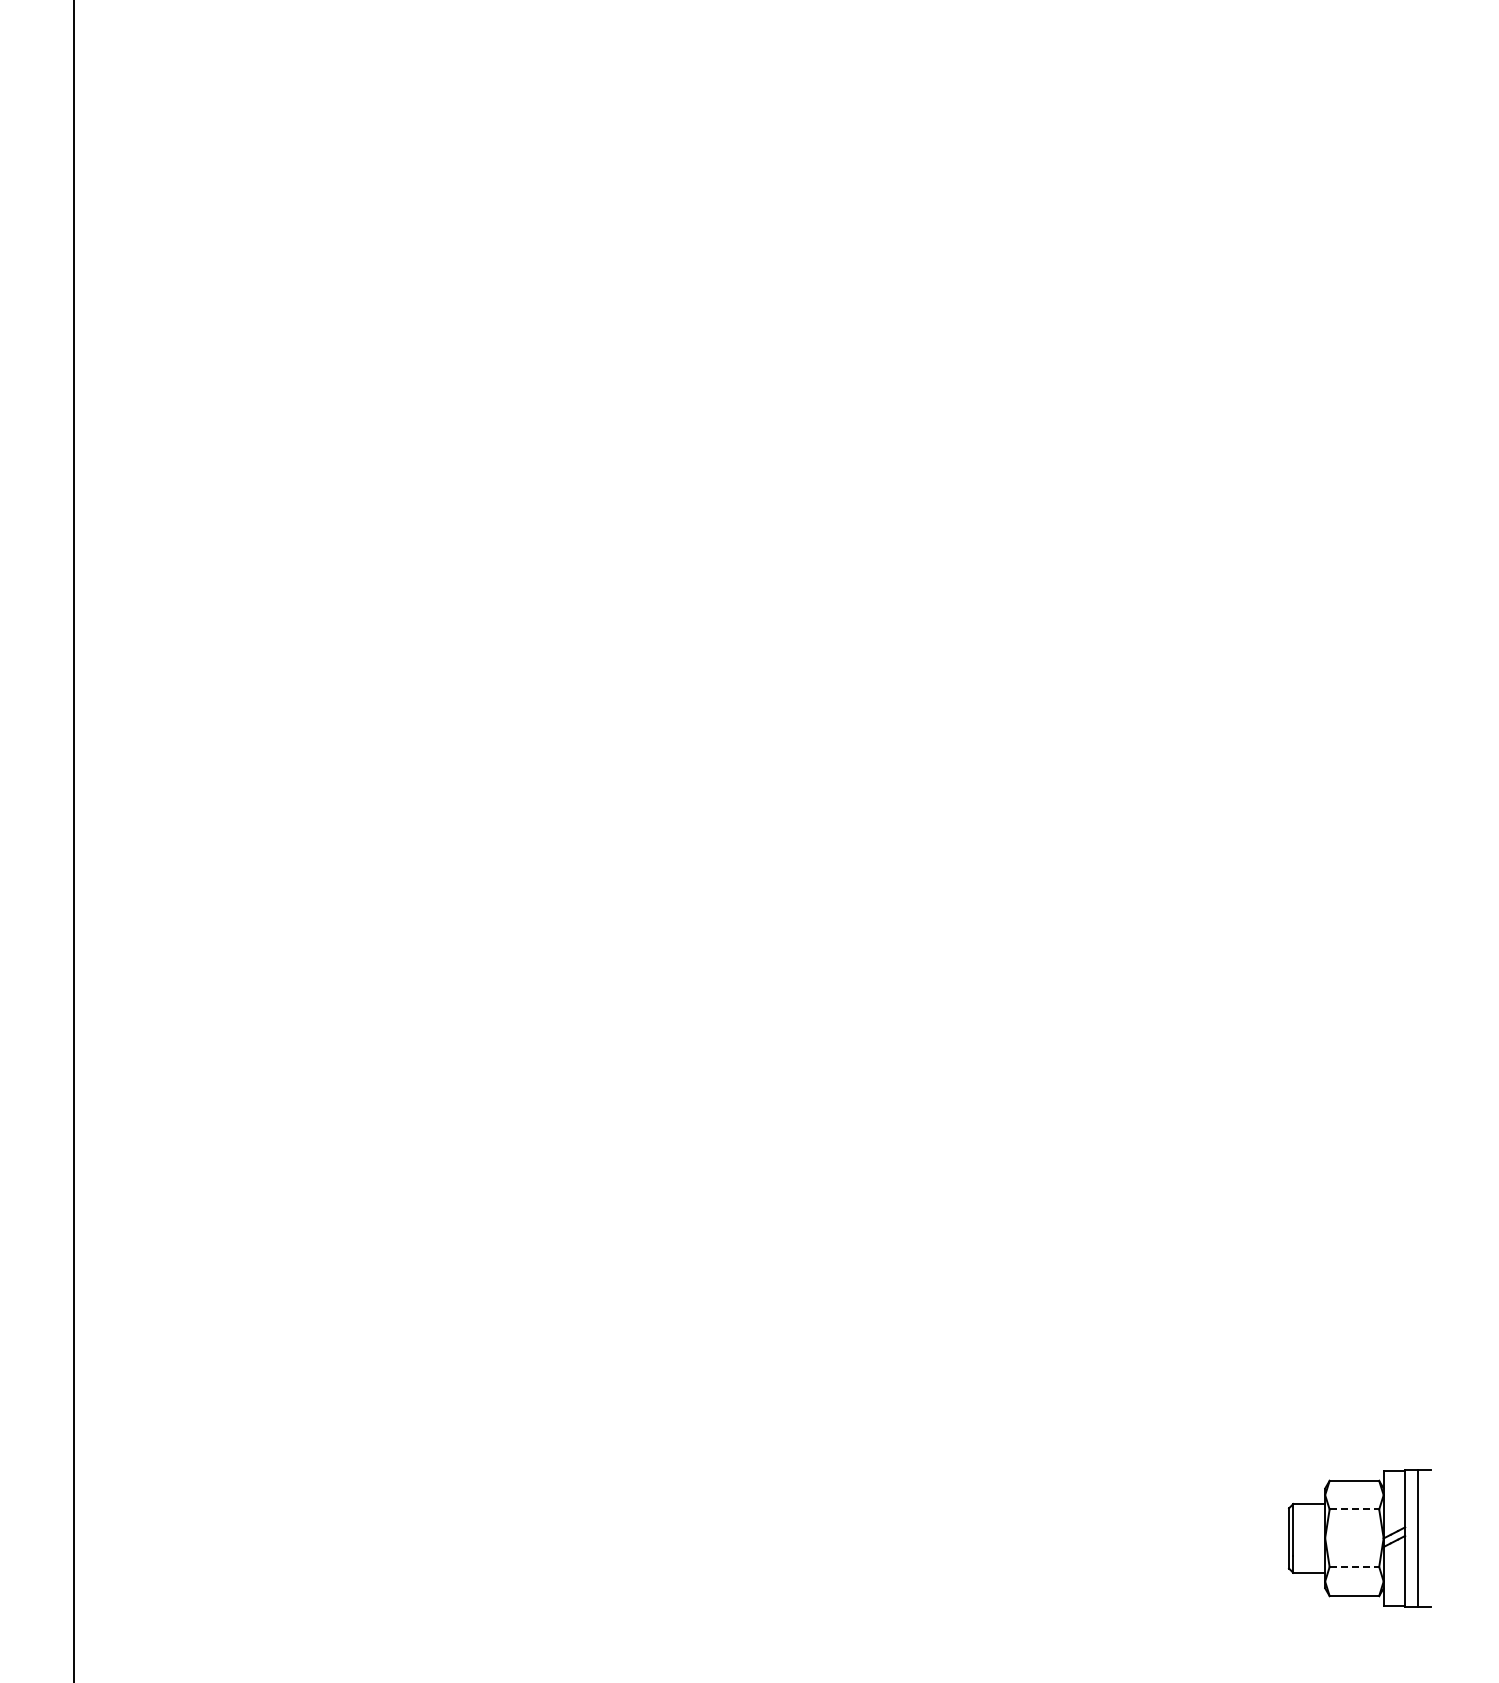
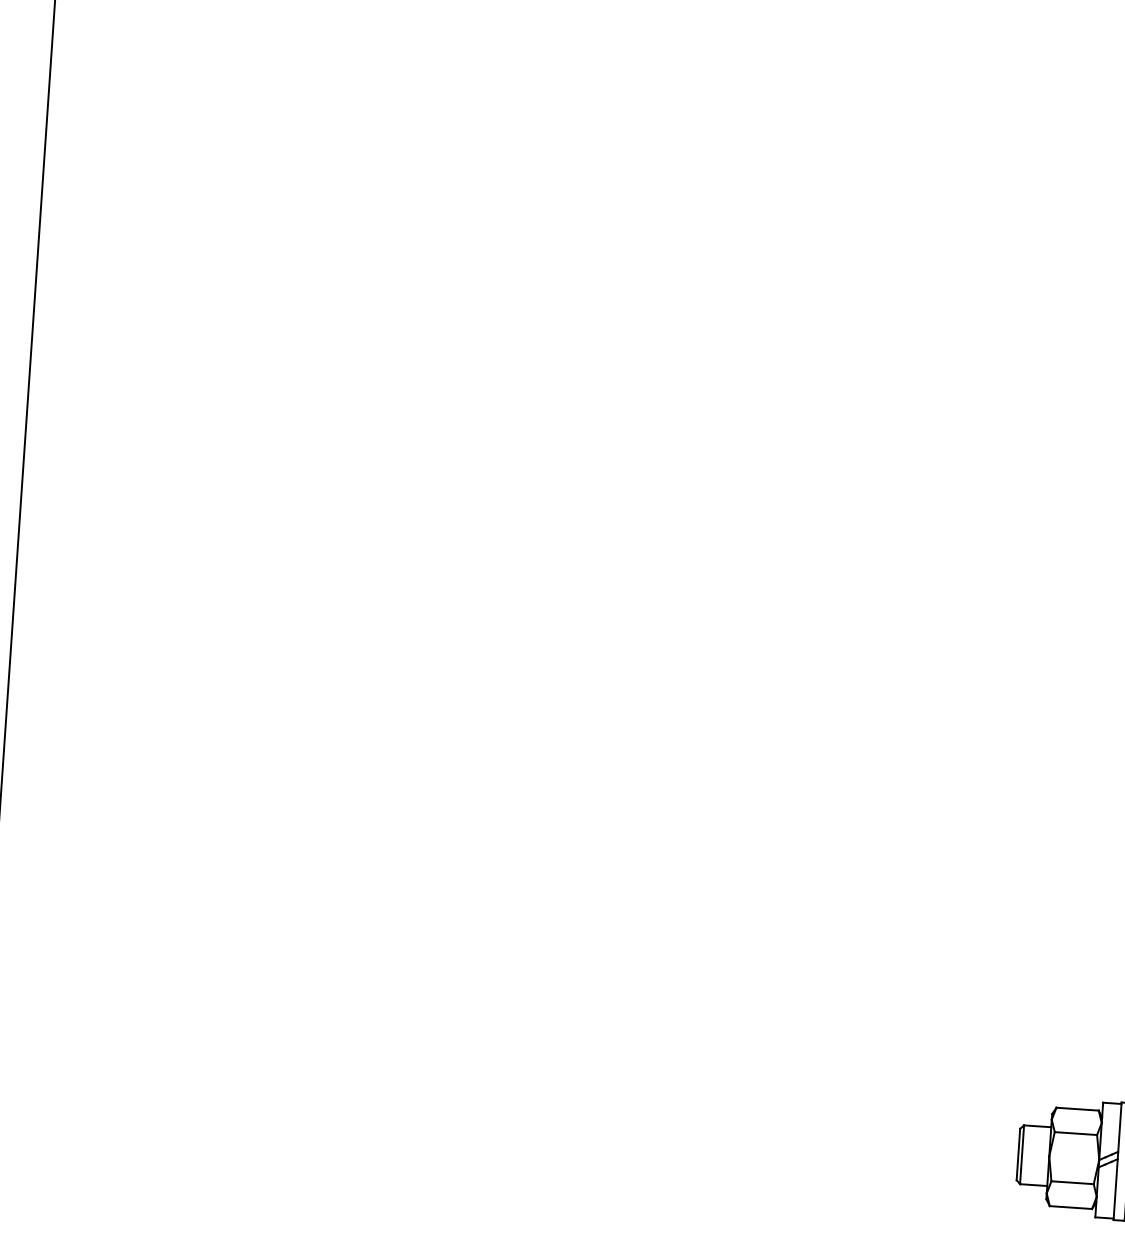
line: (1354, 1509) -> (1076, 1133), dashed -> solid
line: (1354, 1567) -> (1072, 1183), dashed -> solid

